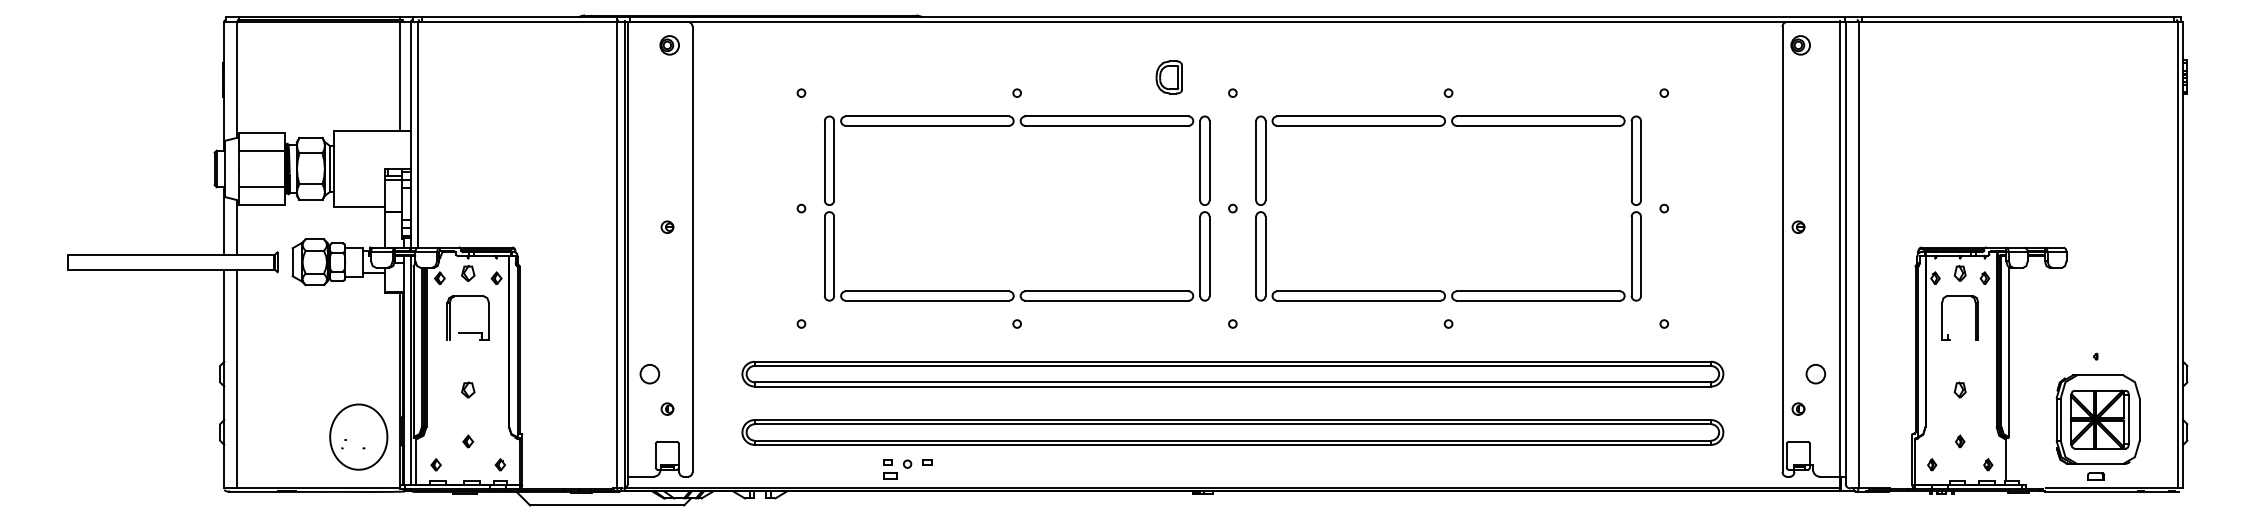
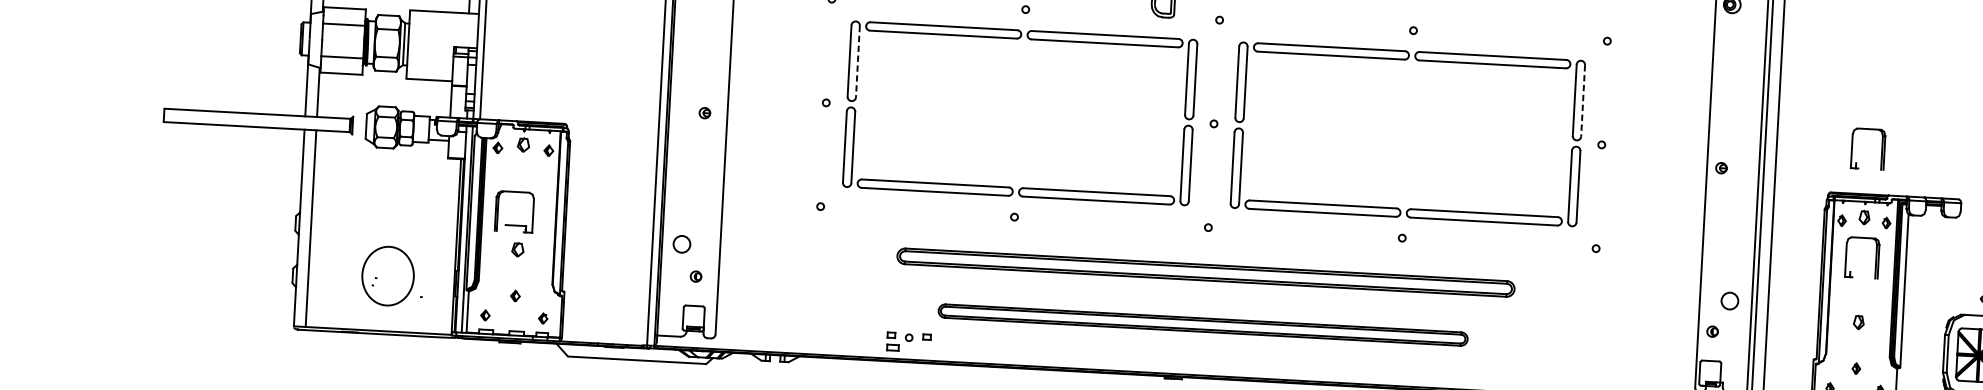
line: (834, 160) -> (858, 61), solid -> dashed
line: (1640, 160) -> (1582, 100), solid -> dashed
part: (1975, 196) -> (1882, 149), added
part: (467, 332) -> (513, 224), moved
part: (1232, 373) -> (1205, 272), size x0.7
part: (1232, 432) -> (1202, 325), size x0.6
part: (358, 436) -> (387, 275), moved

